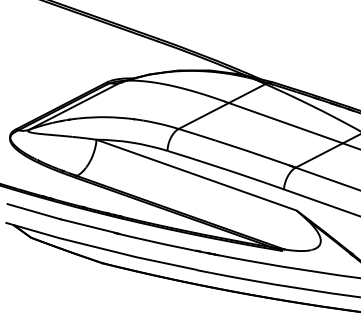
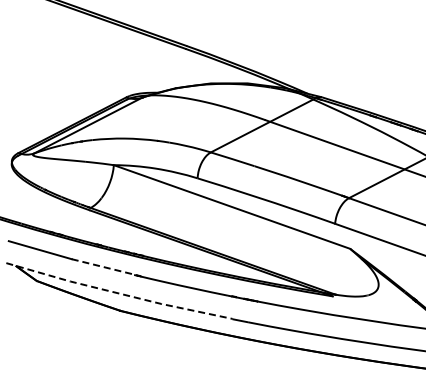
line: (90, 226) -> (106, 267), solid -> dashed
line: (100, 248) -> (118, 293), solid -> dashed

